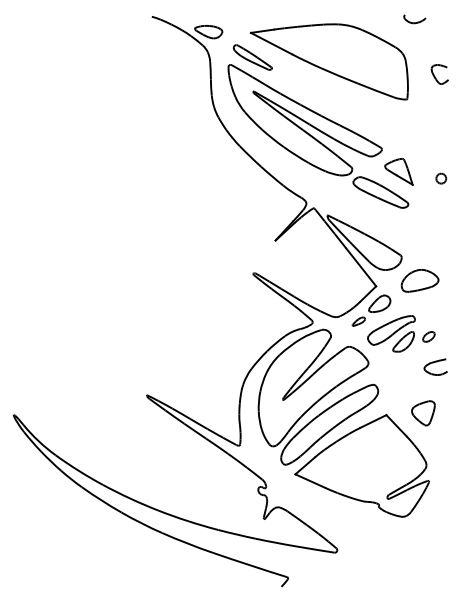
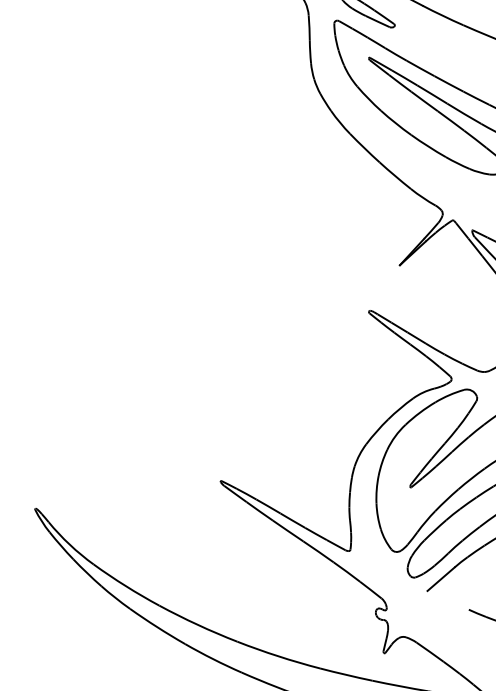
line: (310, 480) -> (448, 599), removed

